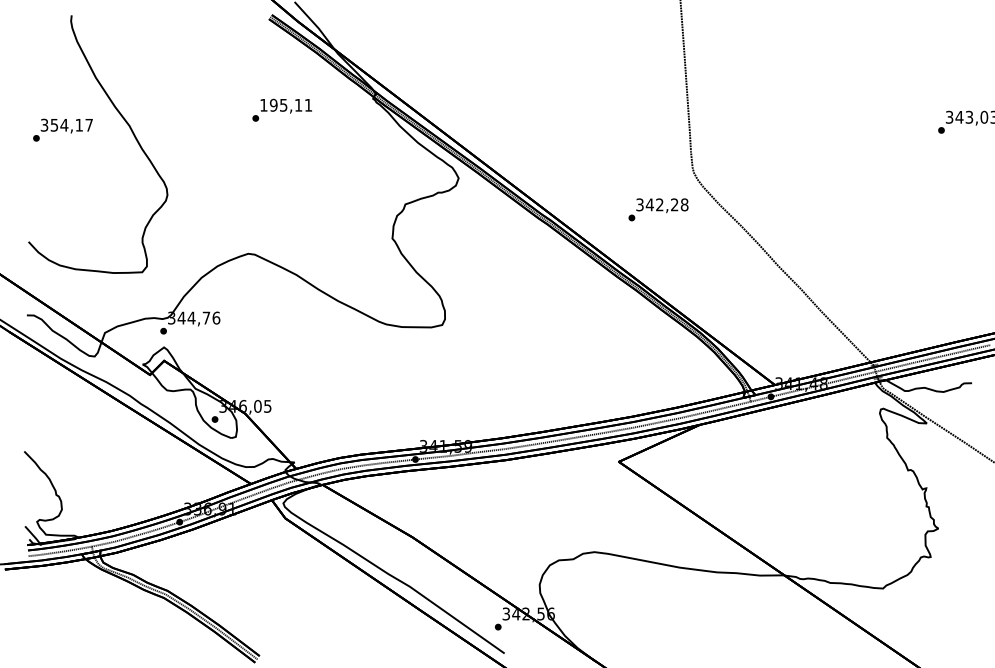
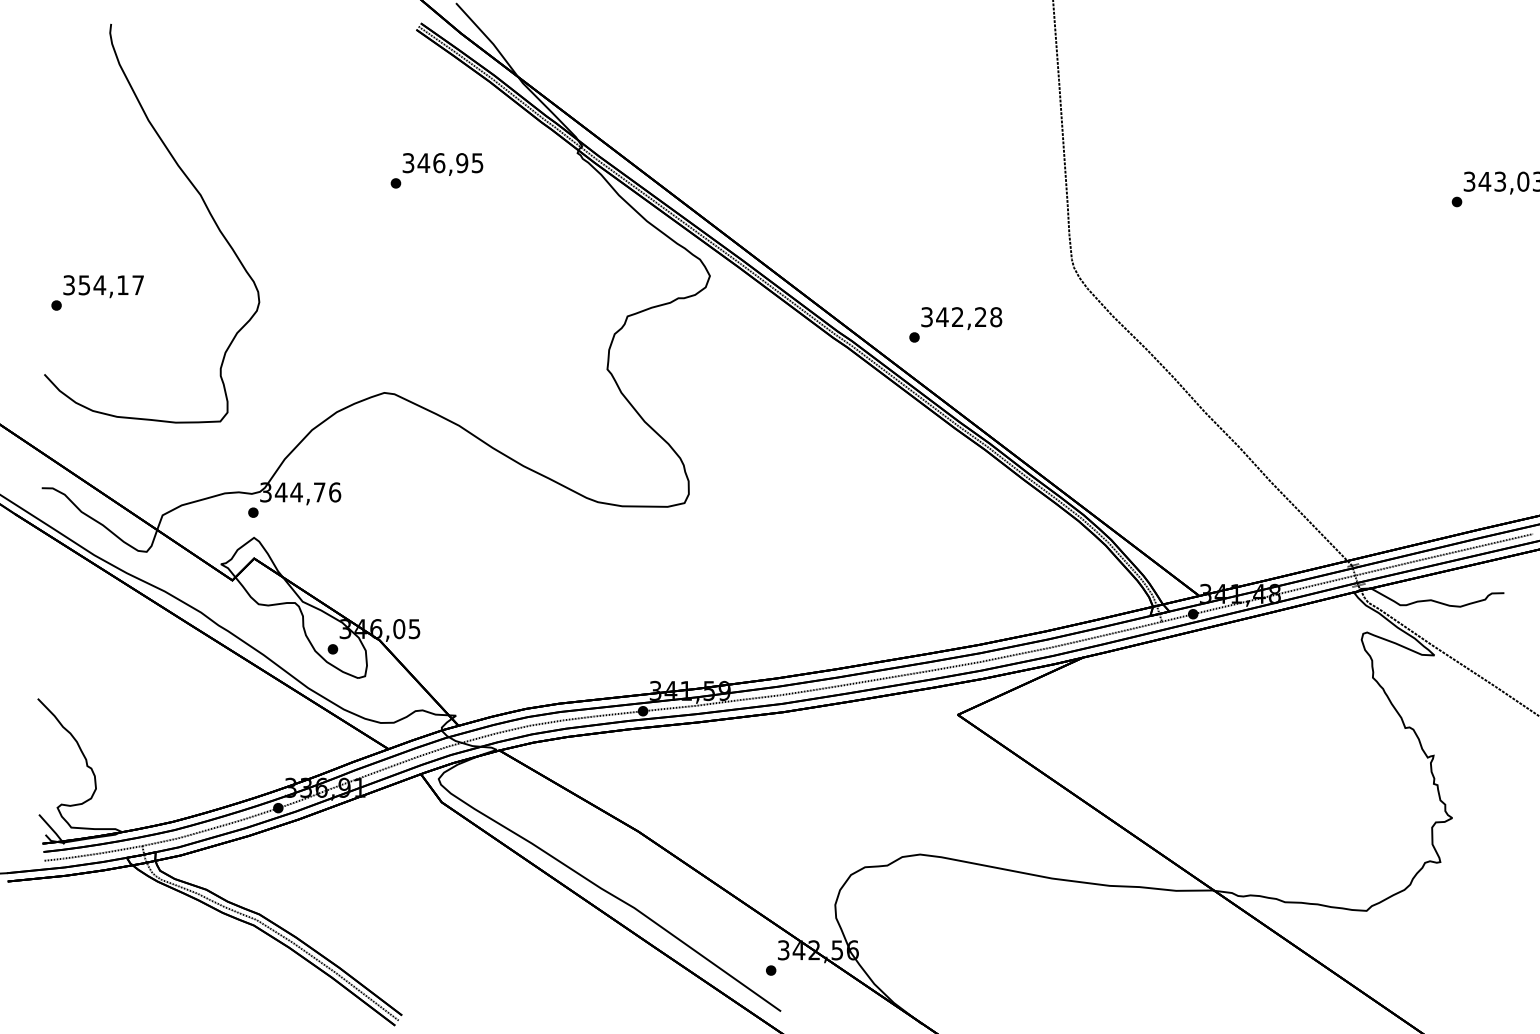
text: (286, 104) -> (443, 161), 195,11 -> 346,95
text: (62, 129) -> (96, 291), moved
text: (658, 209) -> (955, 324), moved

